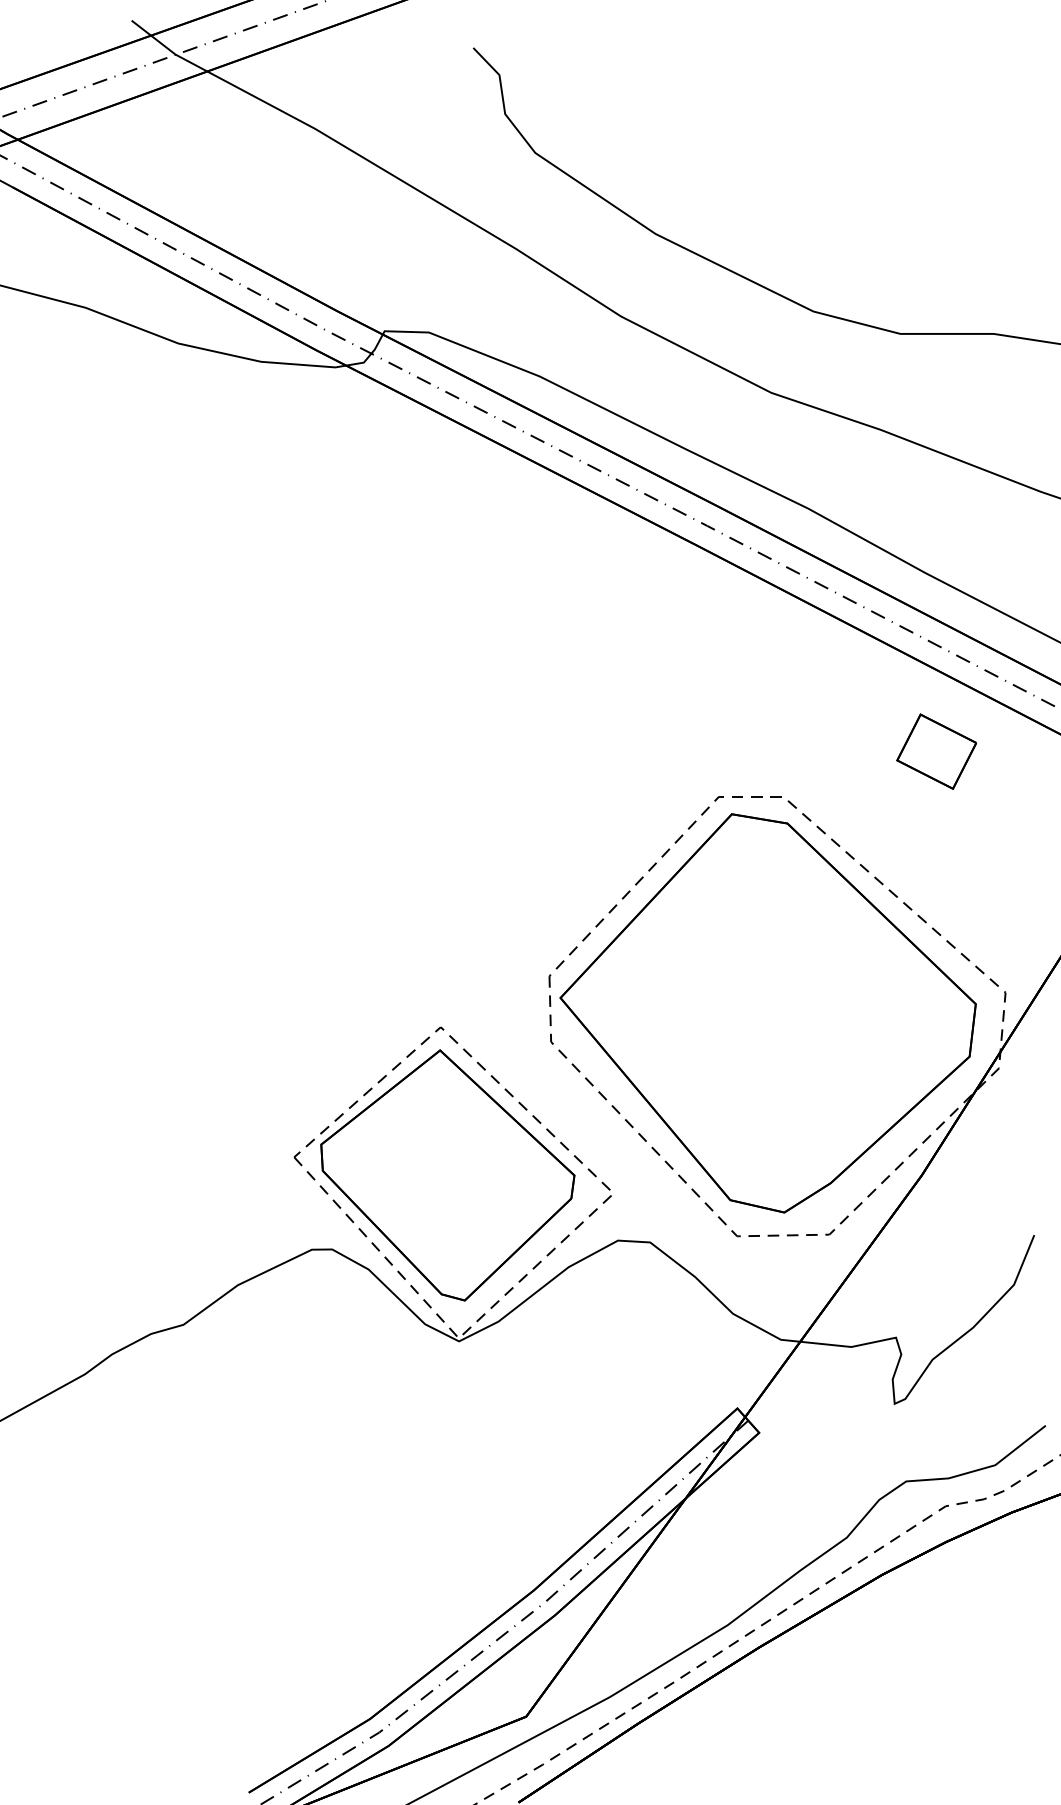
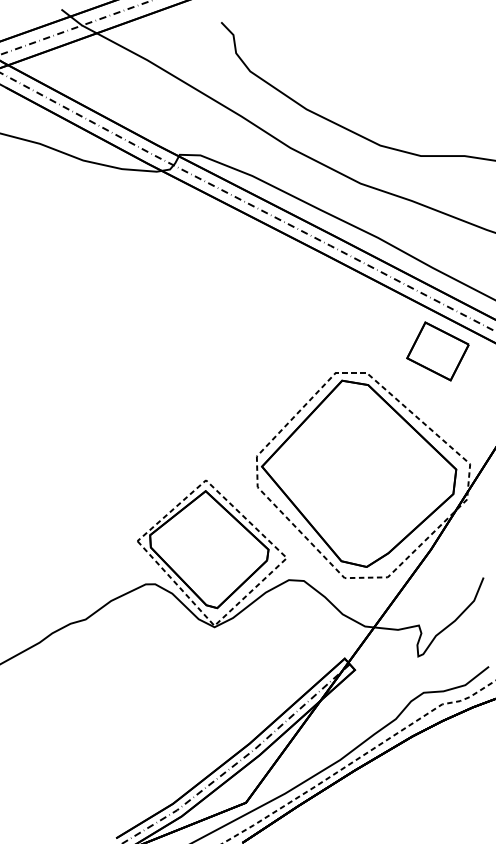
part: (935, 751) -> (437, 351), size x1.67

